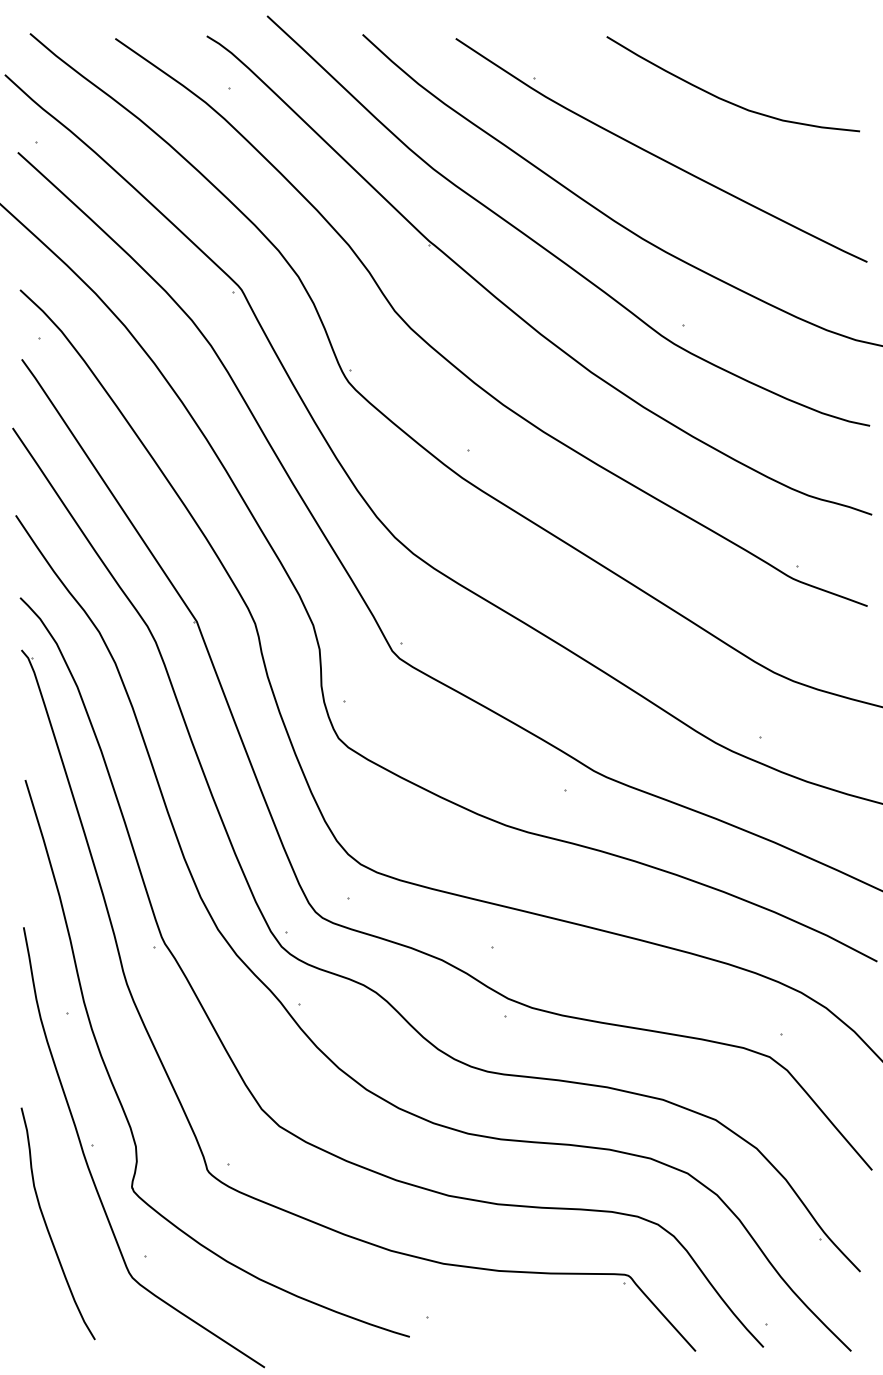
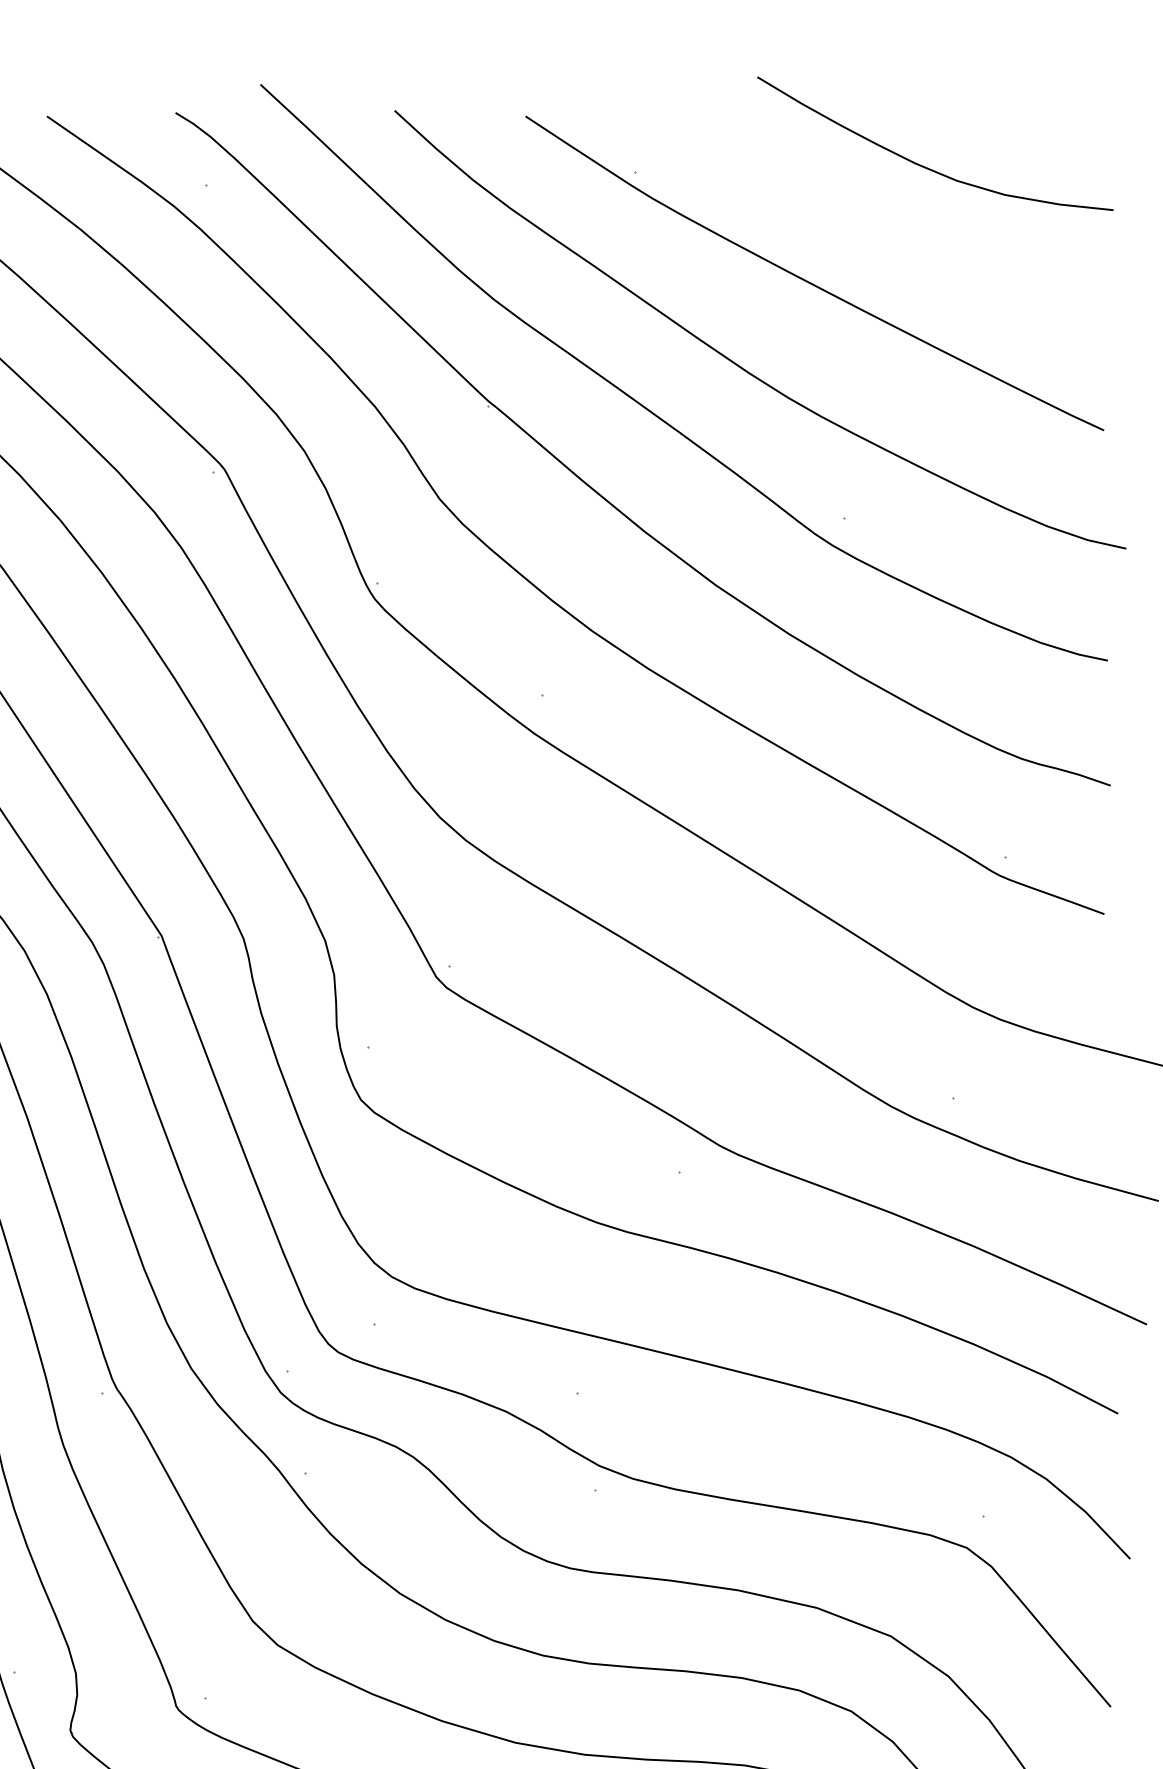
curve: (725, 99) -> (924, 165), moved

